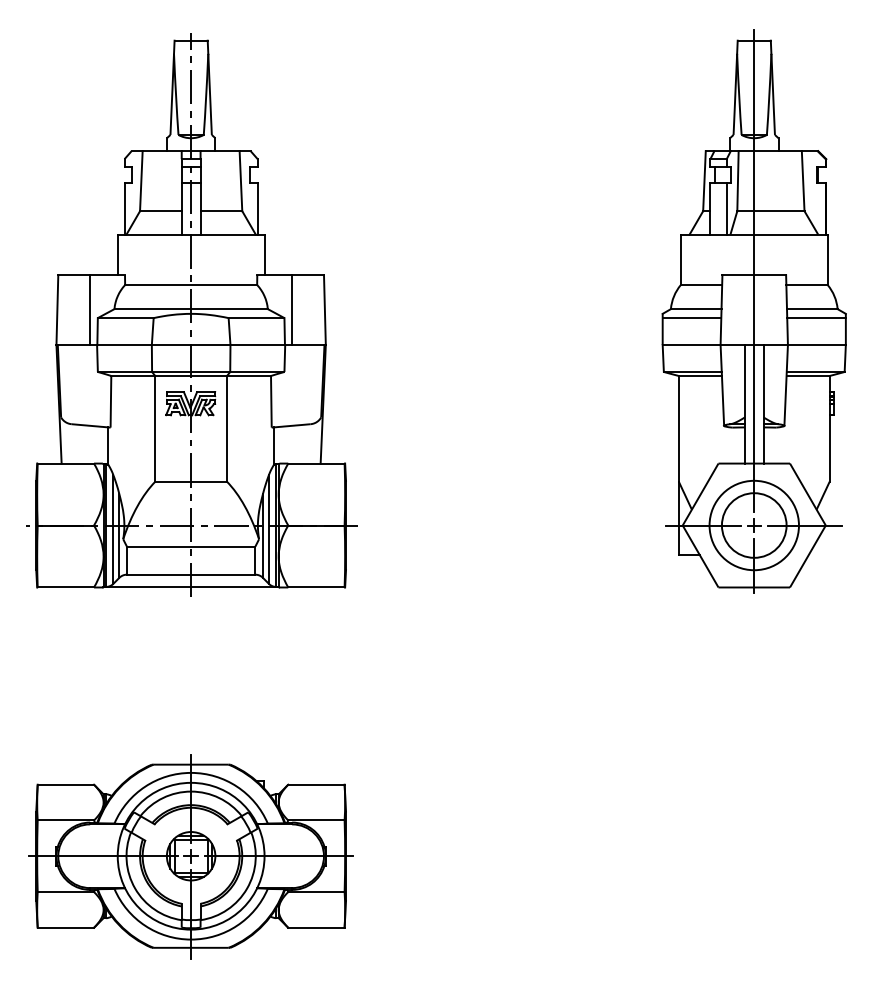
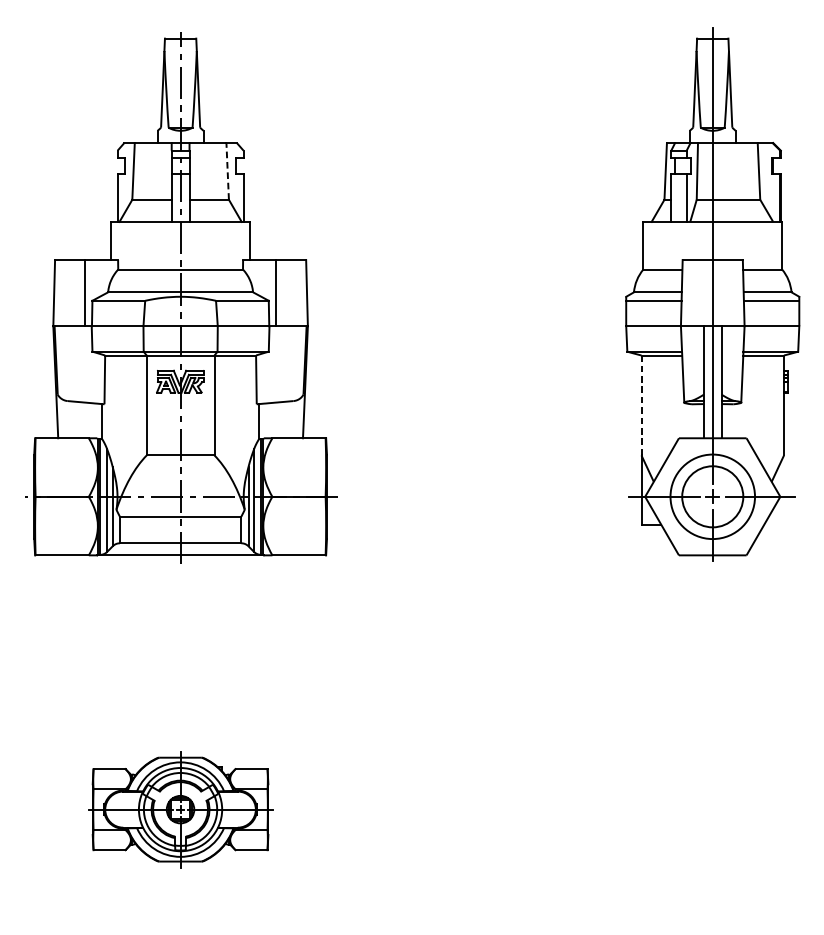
line: (240, 180) -> (227, 170), solid -> dashed
line: (678, 428) -> (641, 405), solid -> dashed
part: (190, 856) -> (180, 809), size x0.6

